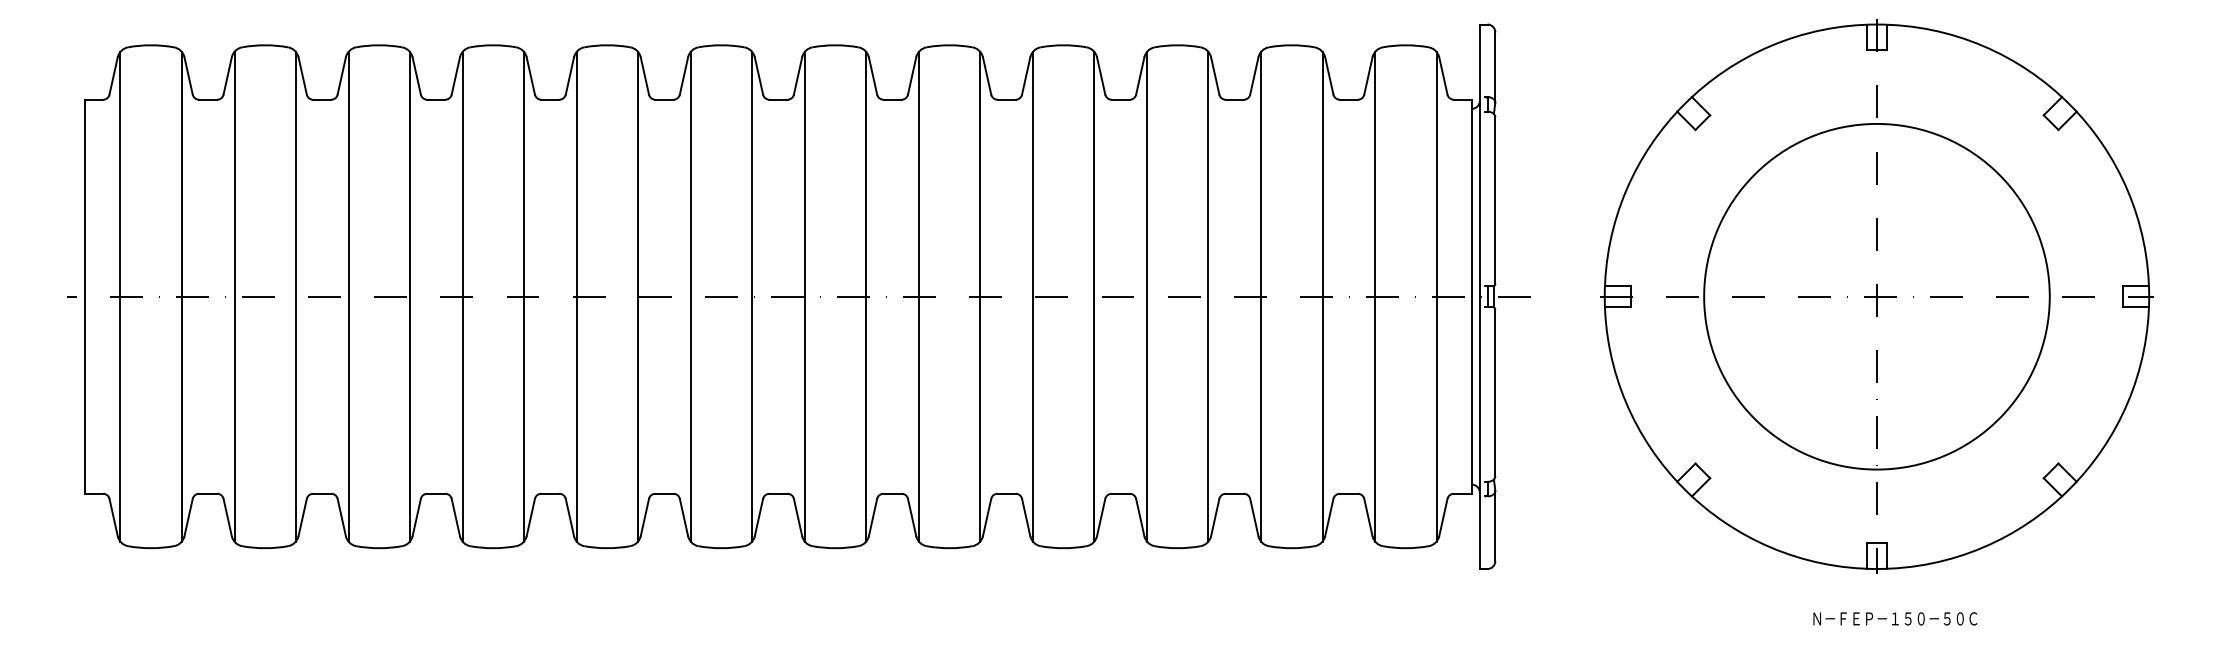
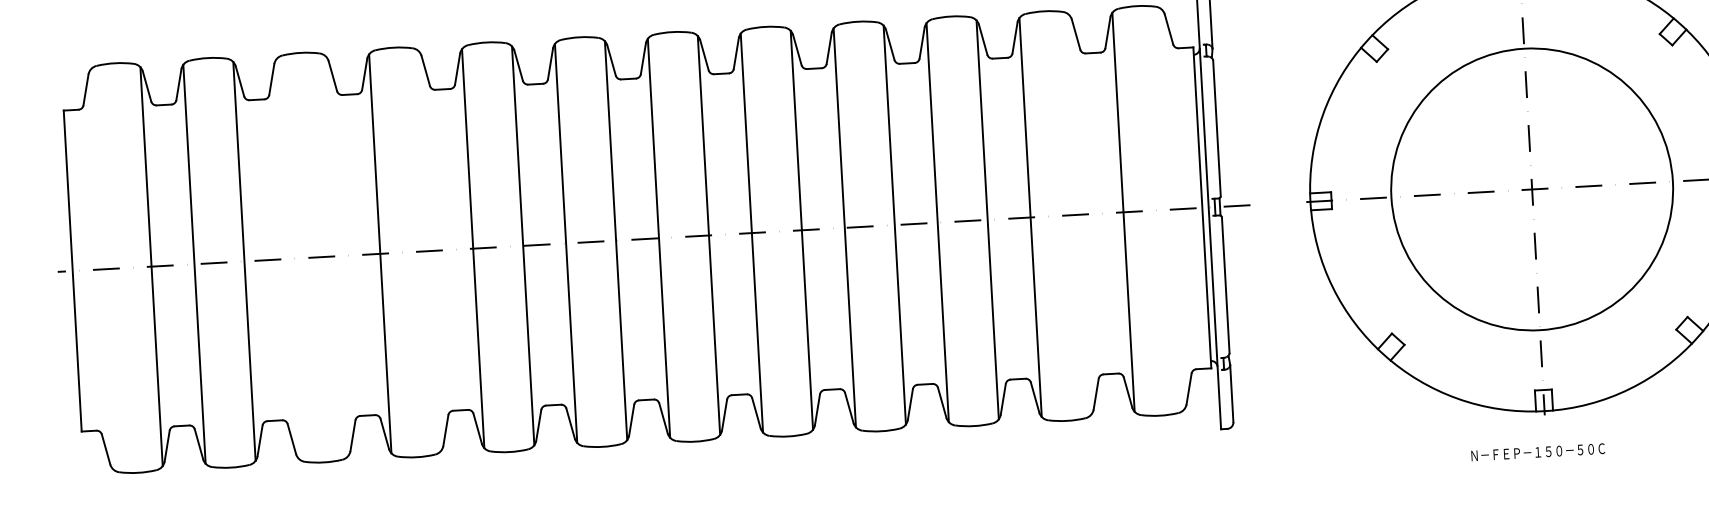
line: (120, 296) -> (101, 269), removed
line: (348, 296) -> (287, 258), removed
line: (409, 296) -> (337, 256), removed
line: (524, 296) -> (430, 250), removed
line: (1322, 296) -> (1080, 214), removed
line: (1436, 296) -> (1173, 209), removed
text: (1895, 618) -> (1538, 451), moved

